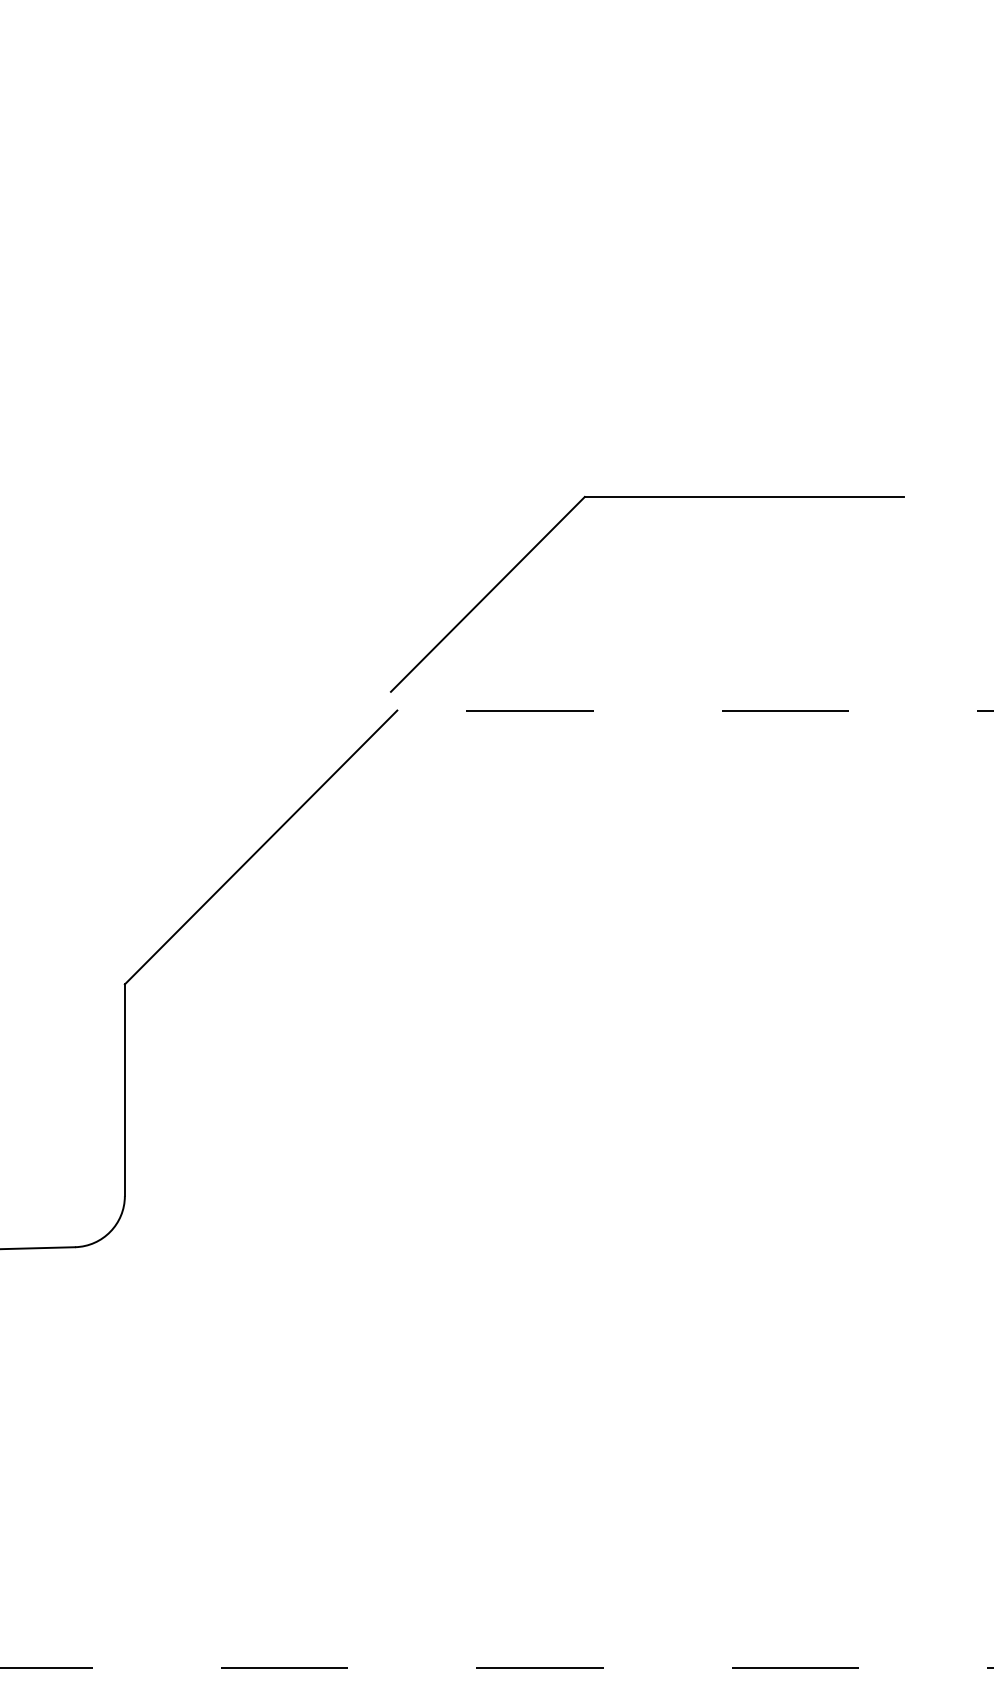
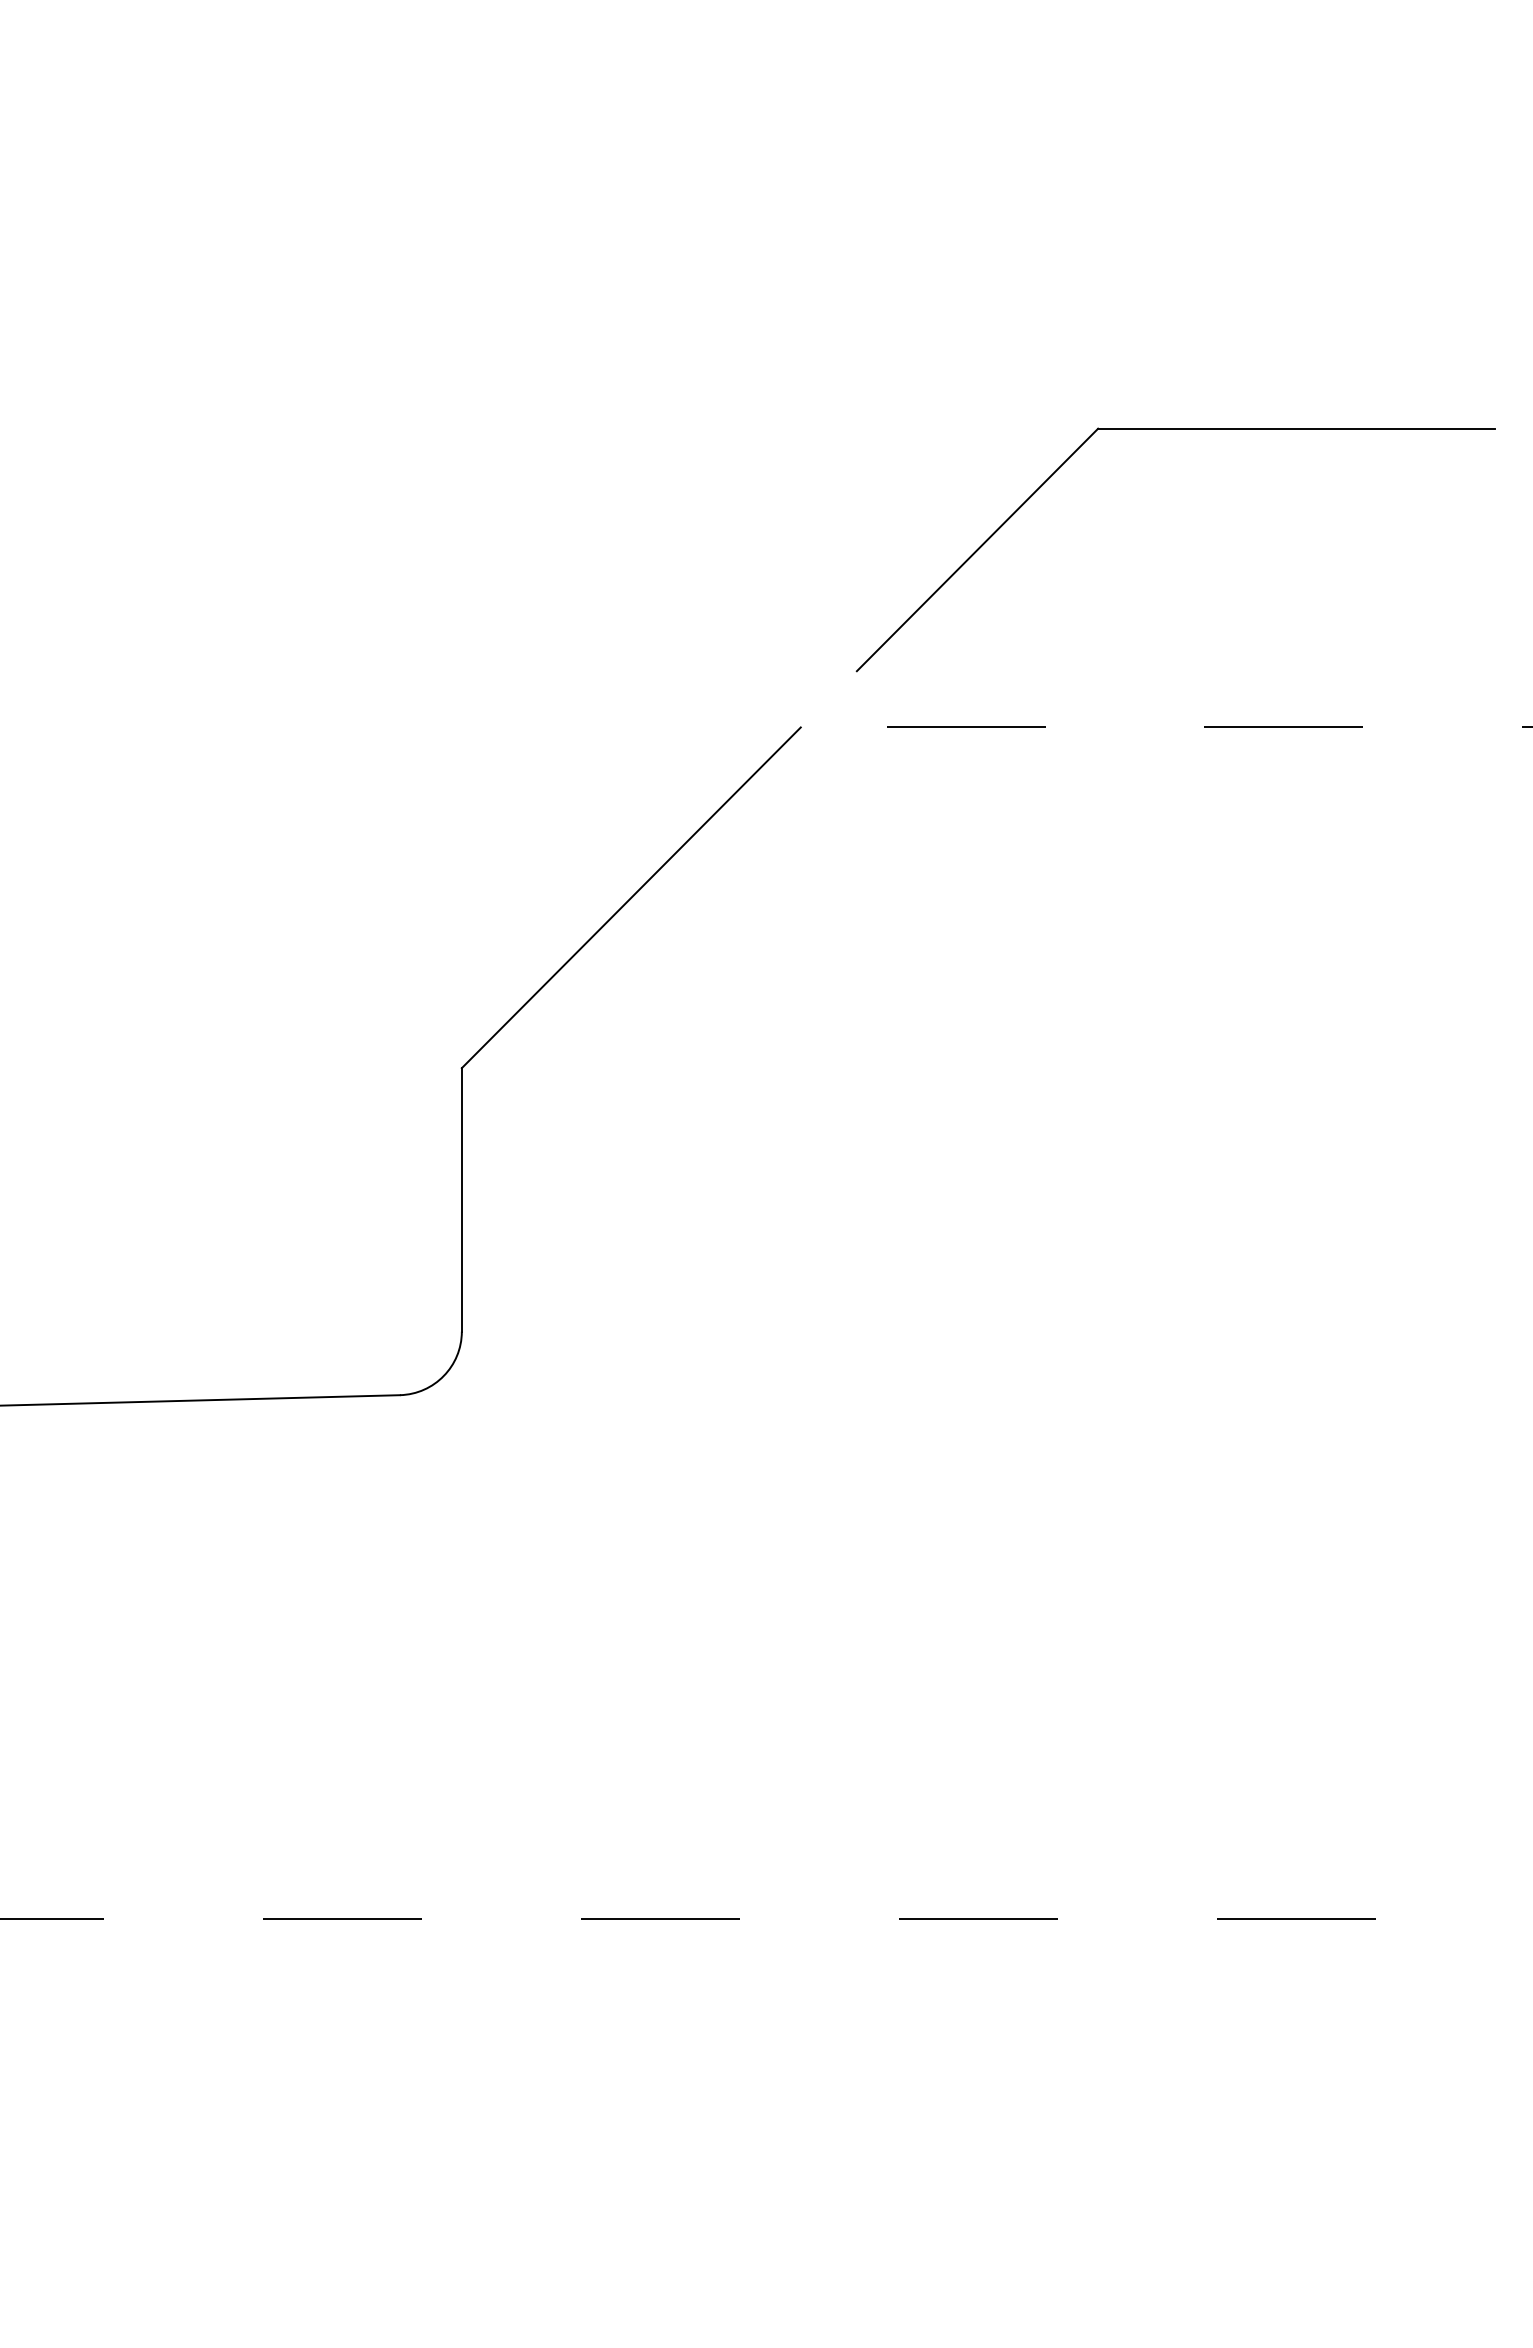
part: (647, 497) -> (1175, 429), moved

